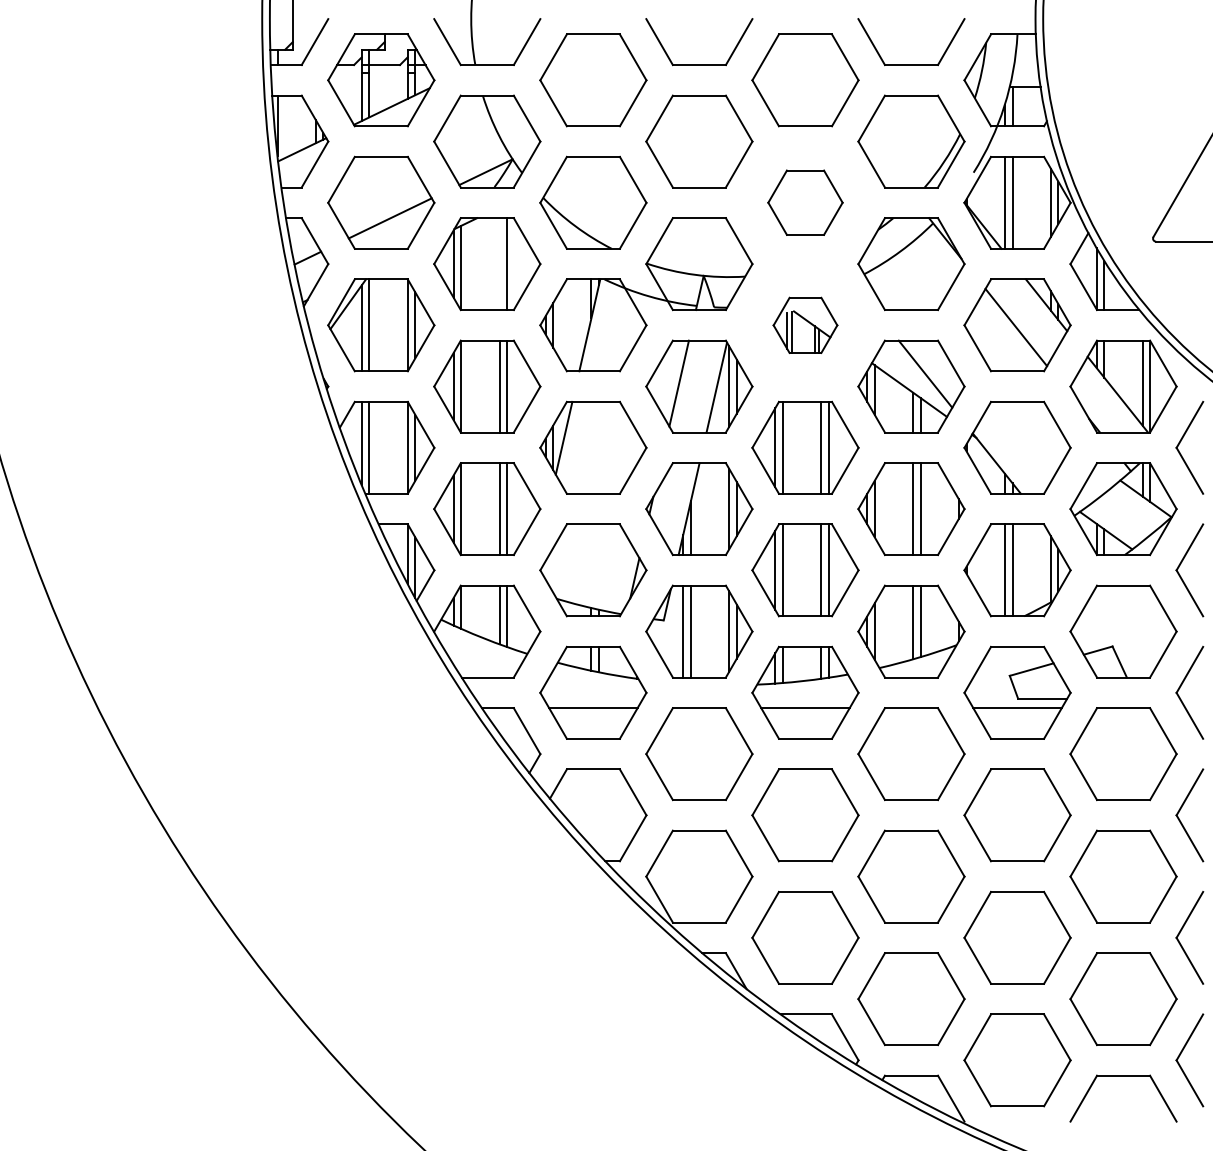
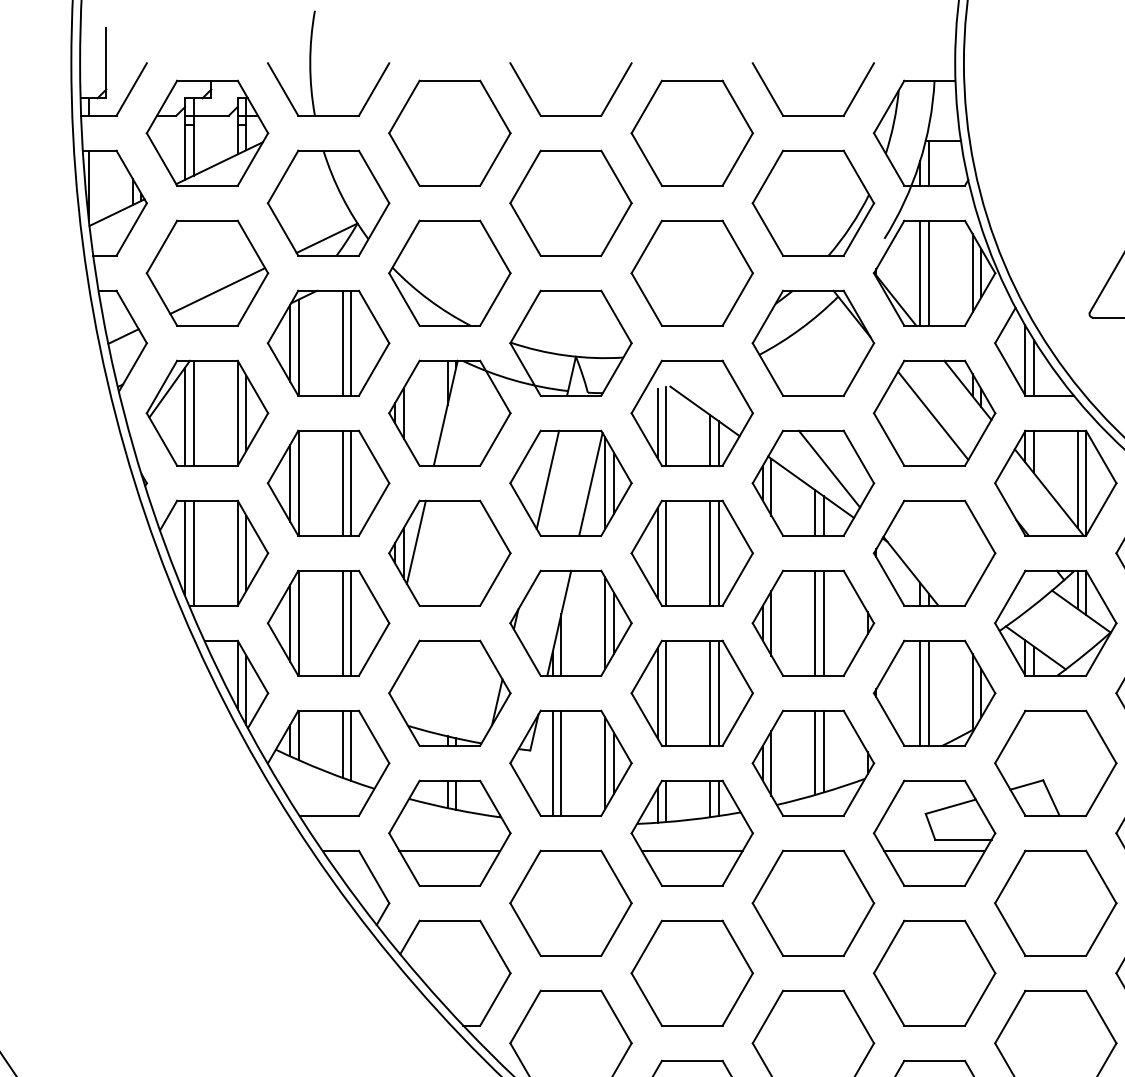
part: (805, 202) -> (692, 272), size x1.43
line: (499, 264) -> (342, 343), added
part: (805, 325) -> (692, 413), size x1.67

